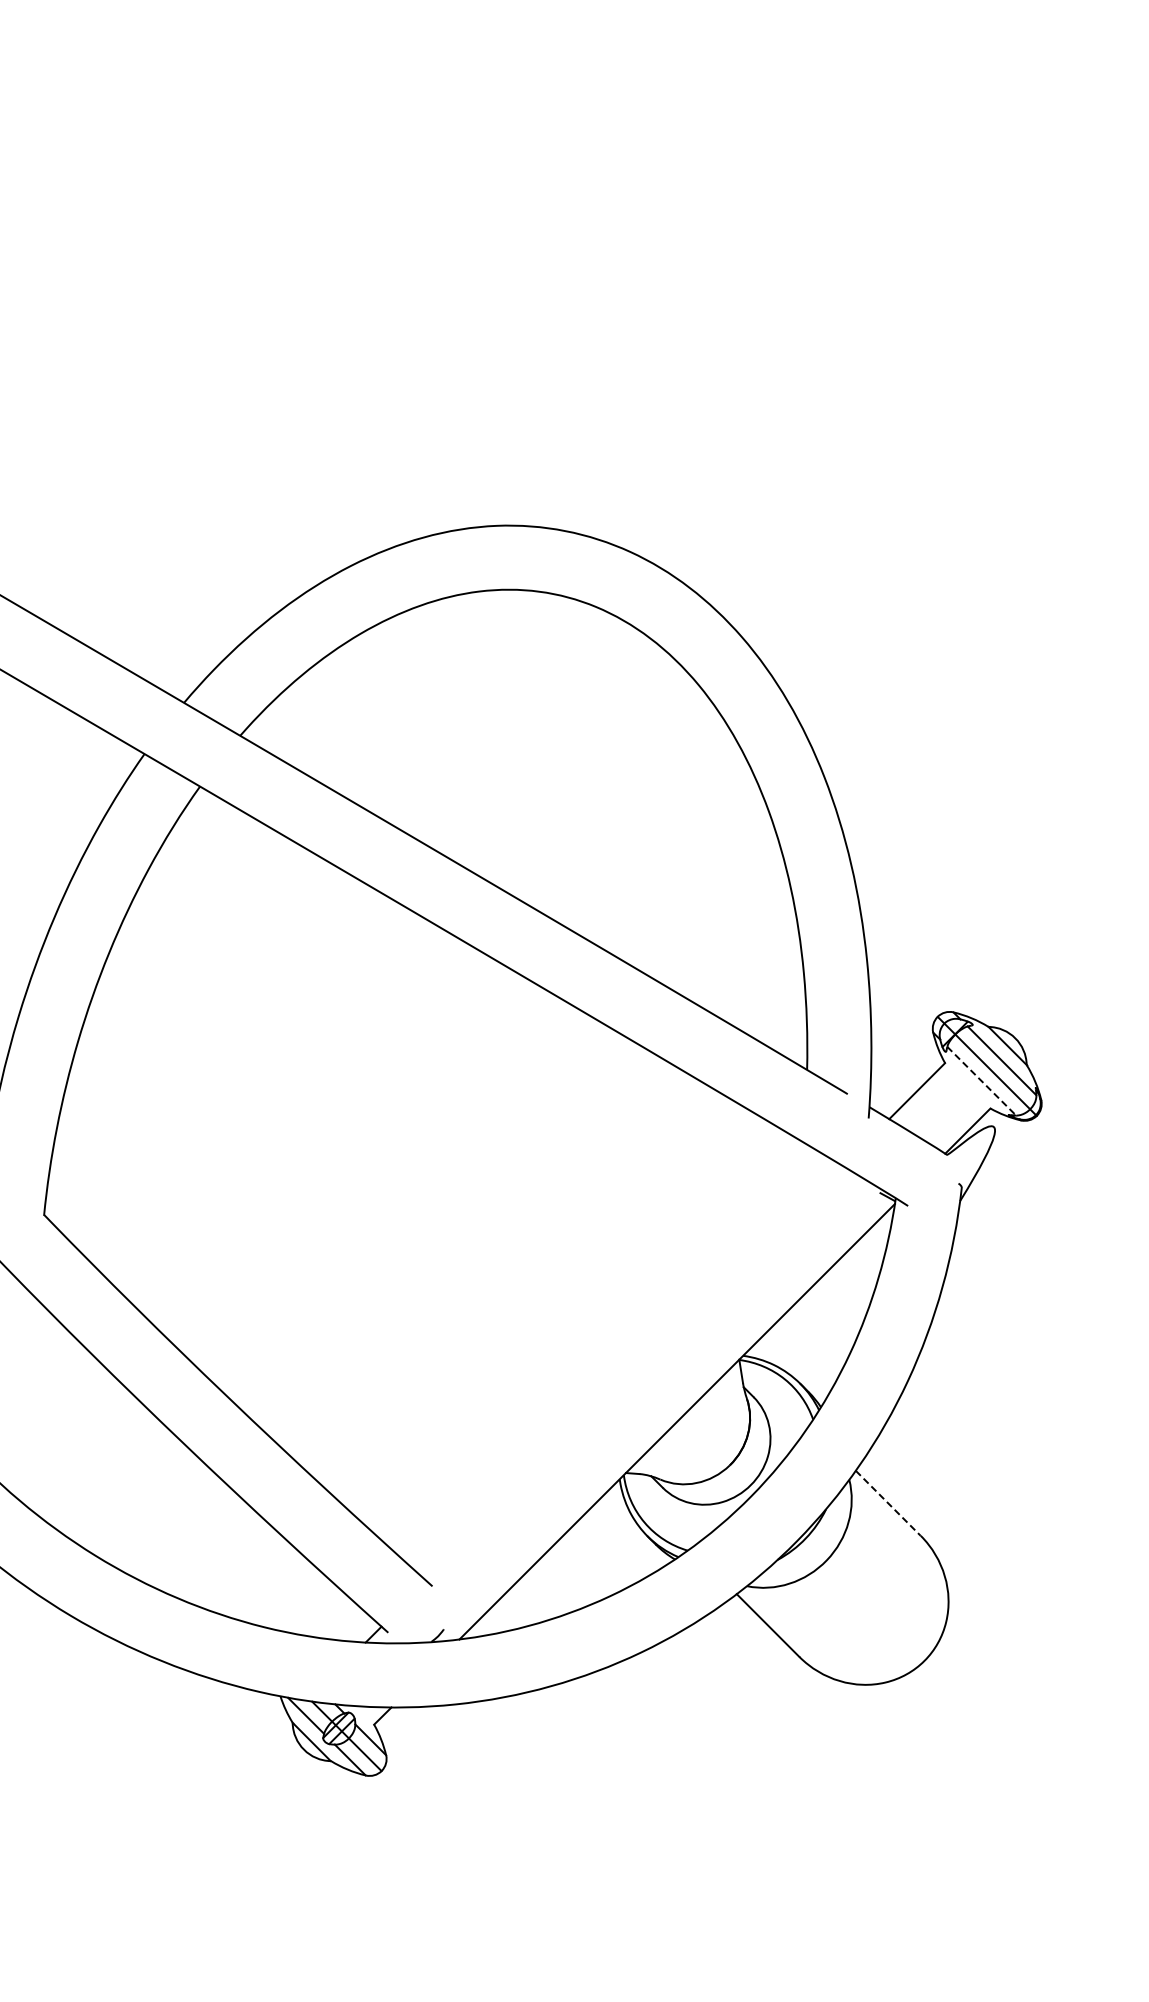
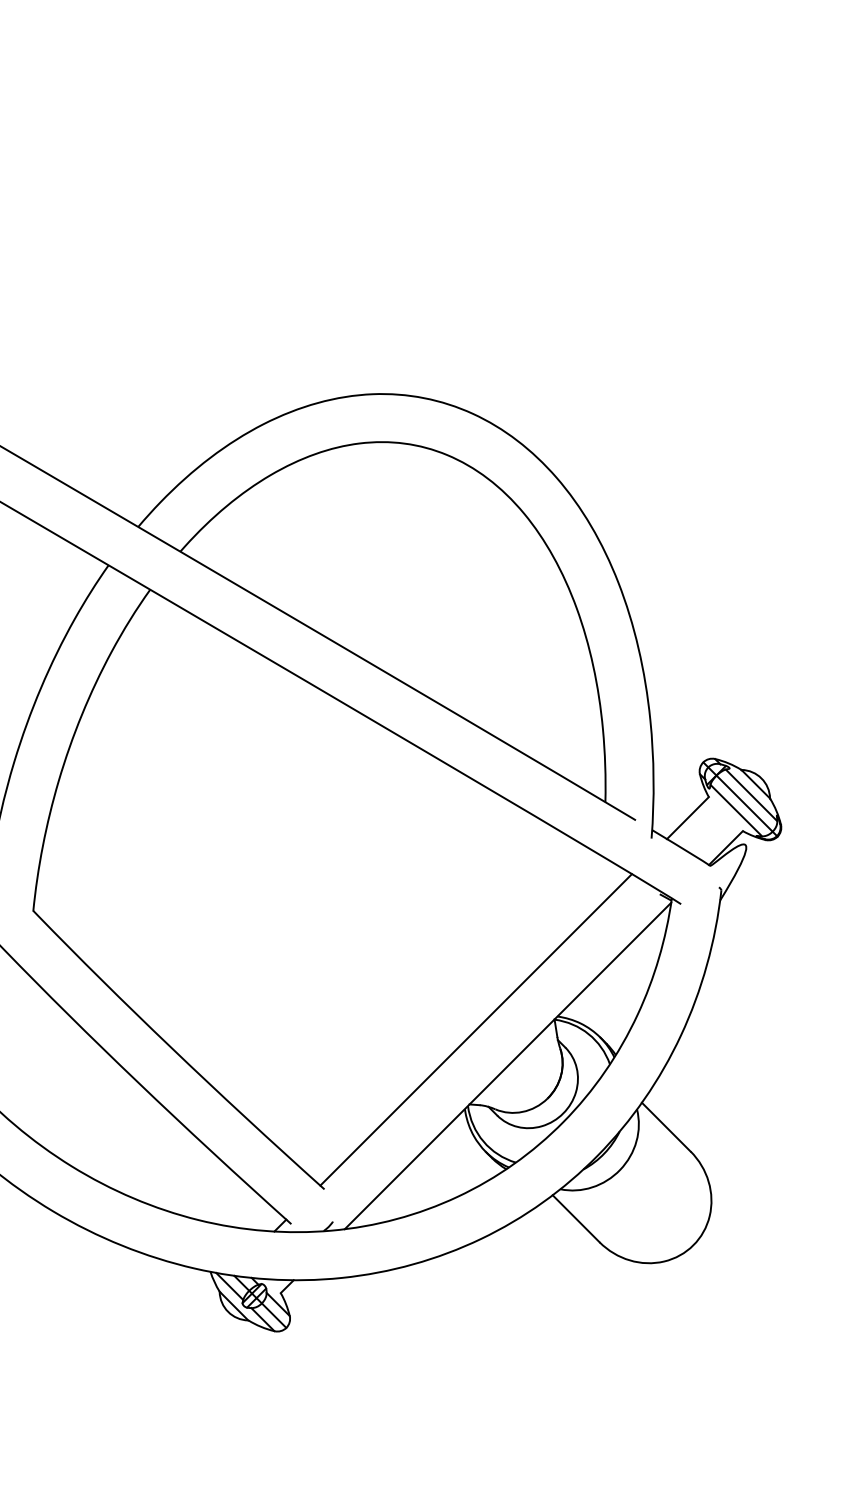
line: (981, 1081) -> (736, 810), dashed -> solid
line: (634, 1373) -> (475, 1029), added
line: (888, 1503) -> (666, 1127), dashed -> solid

